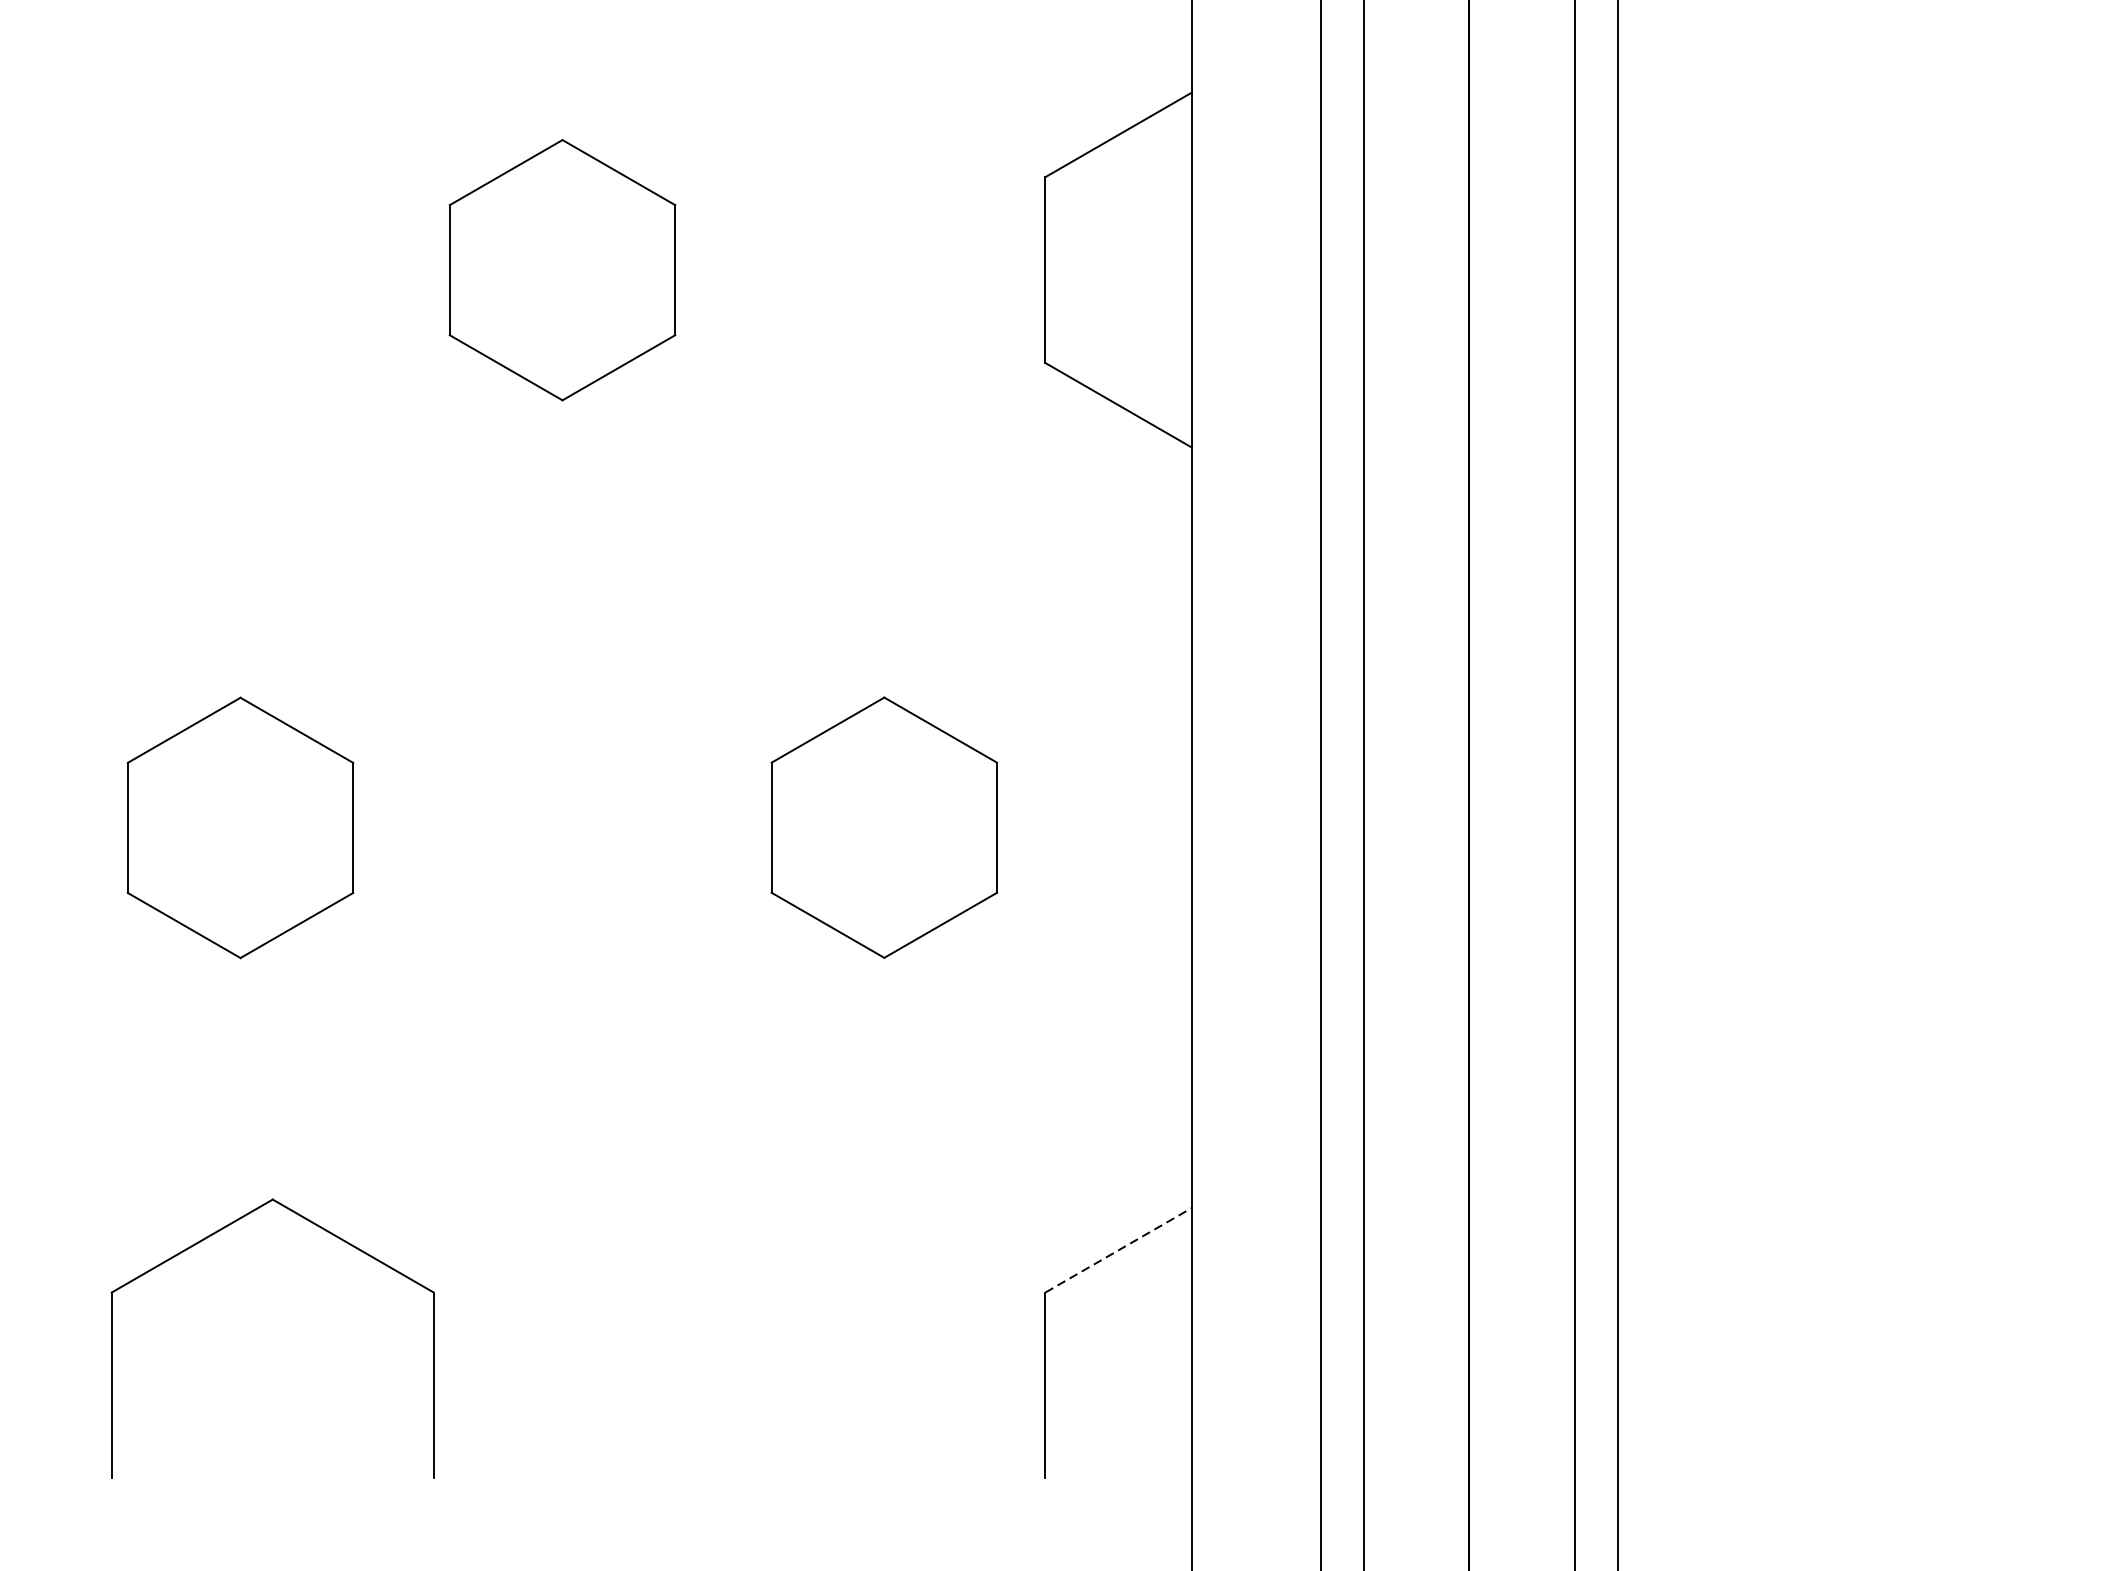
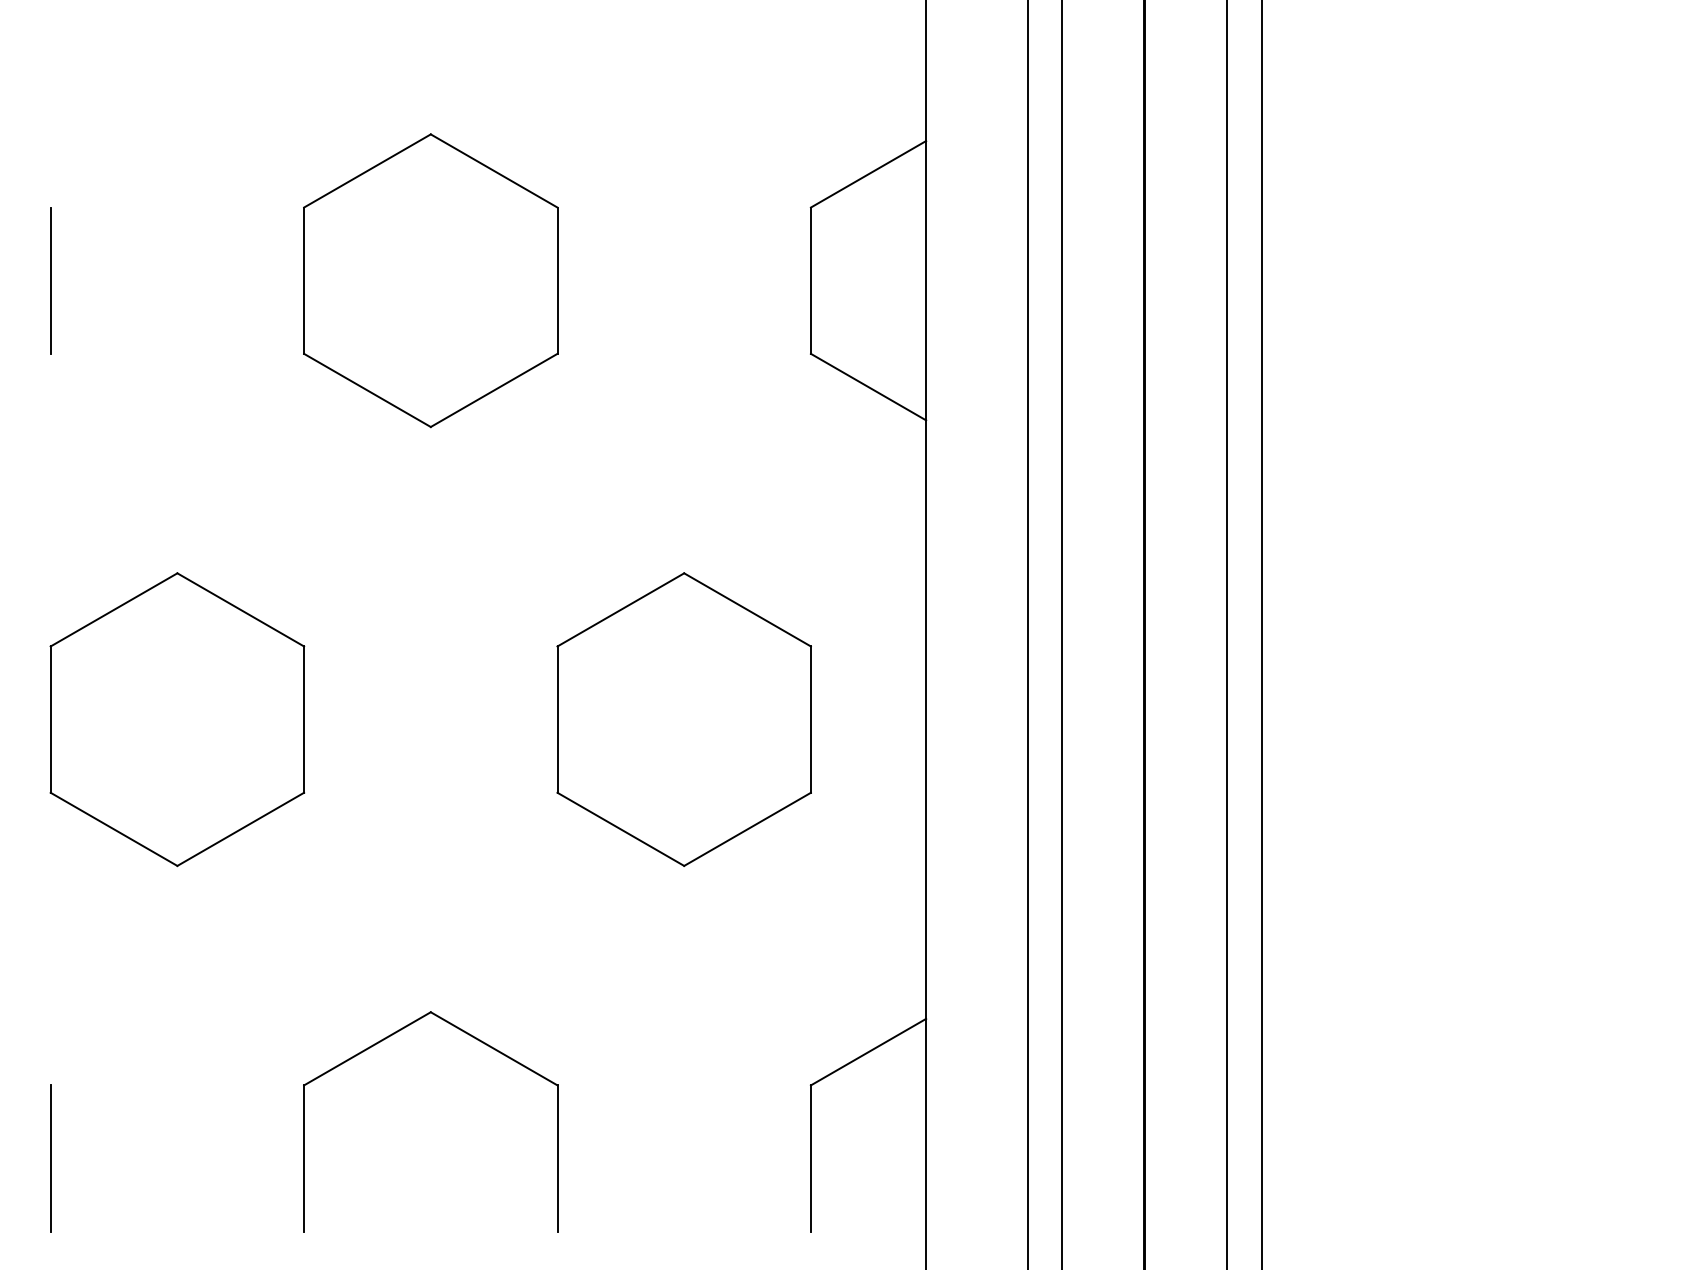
line: (79, 269) -> (50, 280), added
part: (562, 269) -> (430, 280), size x1.43
part: (240, 827) -> (177, 719), size x1.43
part: (883, 827) -> (683, 719), size x1.43
part: (213, 1235) -> (384, 1040), moved
line: (1118, 1250) -> (868, 1052), dashed -> solid
line: (79, 1385) -> (50, 1158), added

